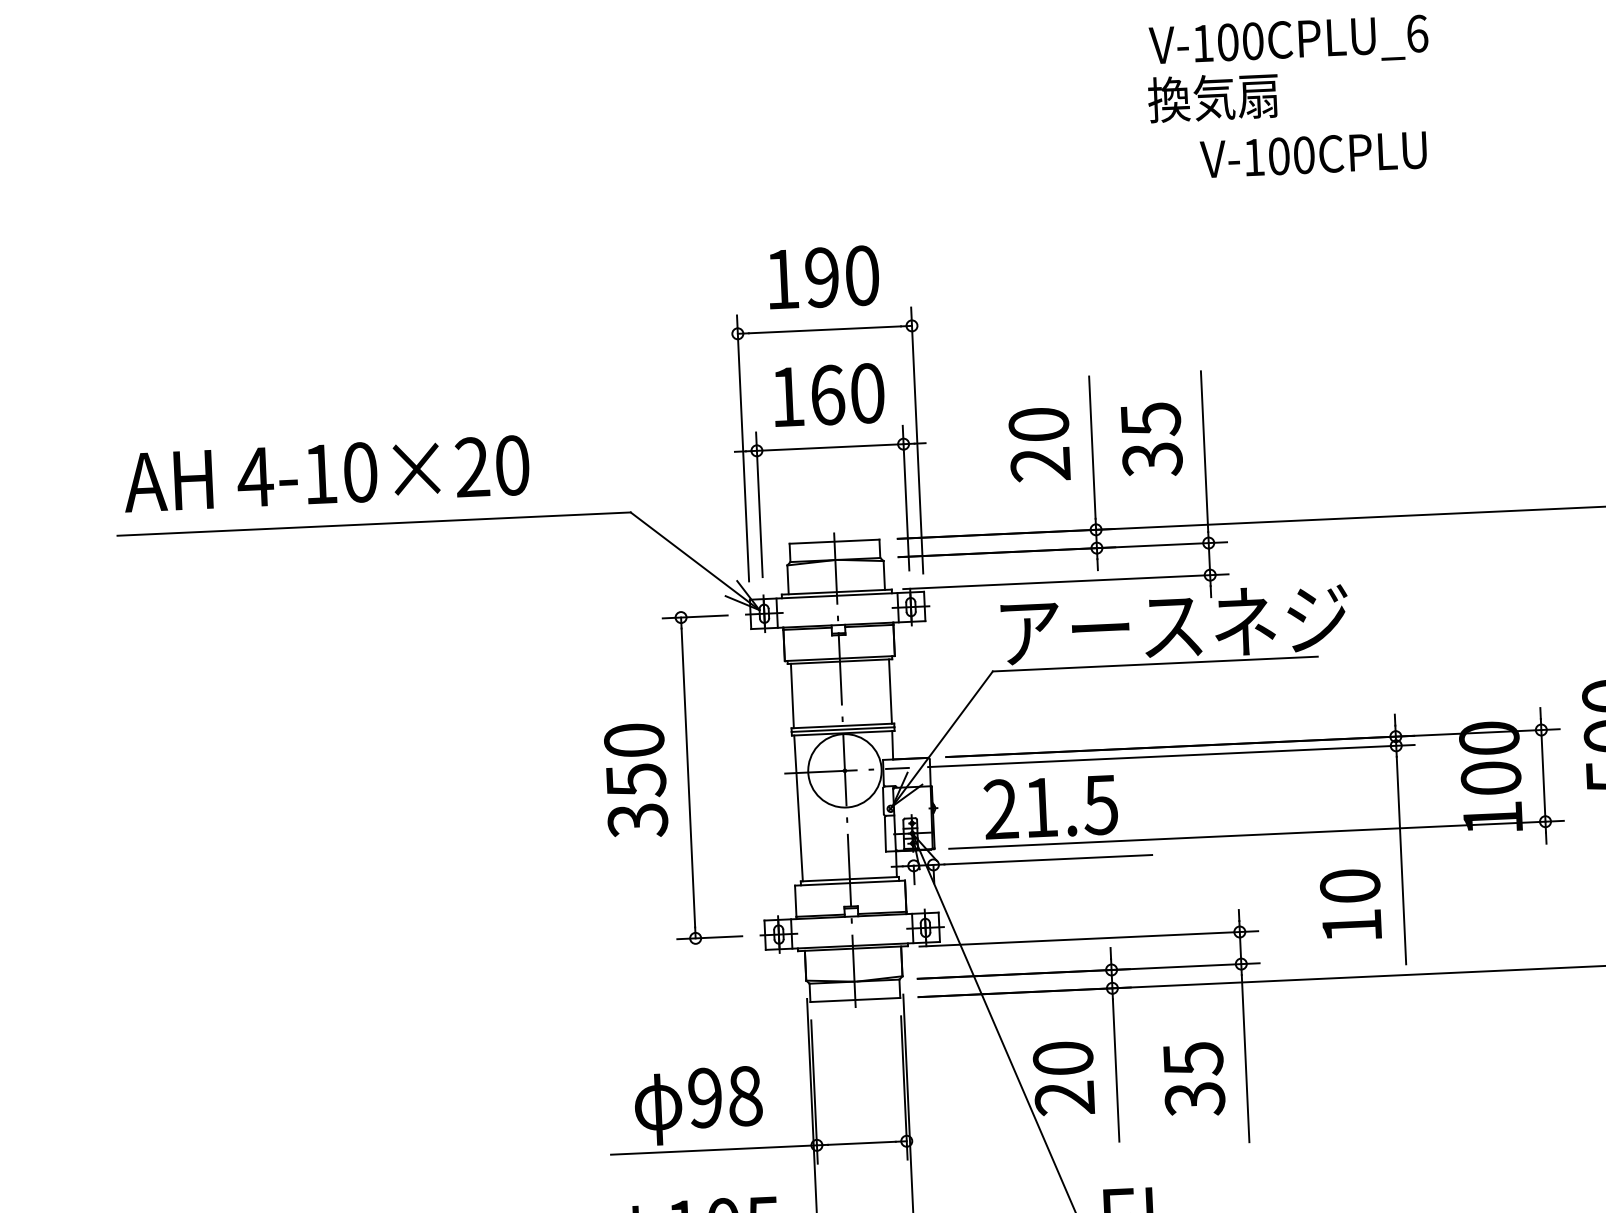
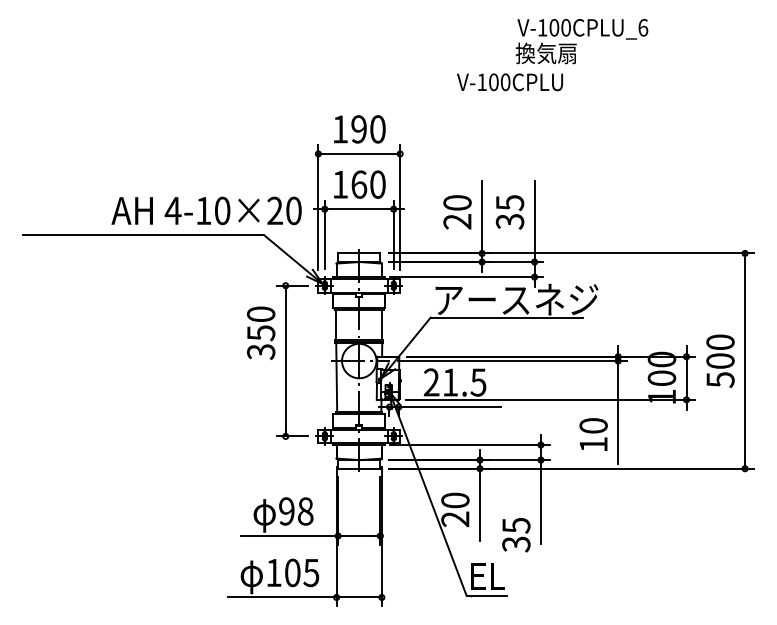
text: (1312, 155) -> (509, 82), moved
text: (326, 473) -> (206, 210), moved
text: (636, 779) -> (261, 332), moved
text: (1194, 1080) -> (516, 535), moved

